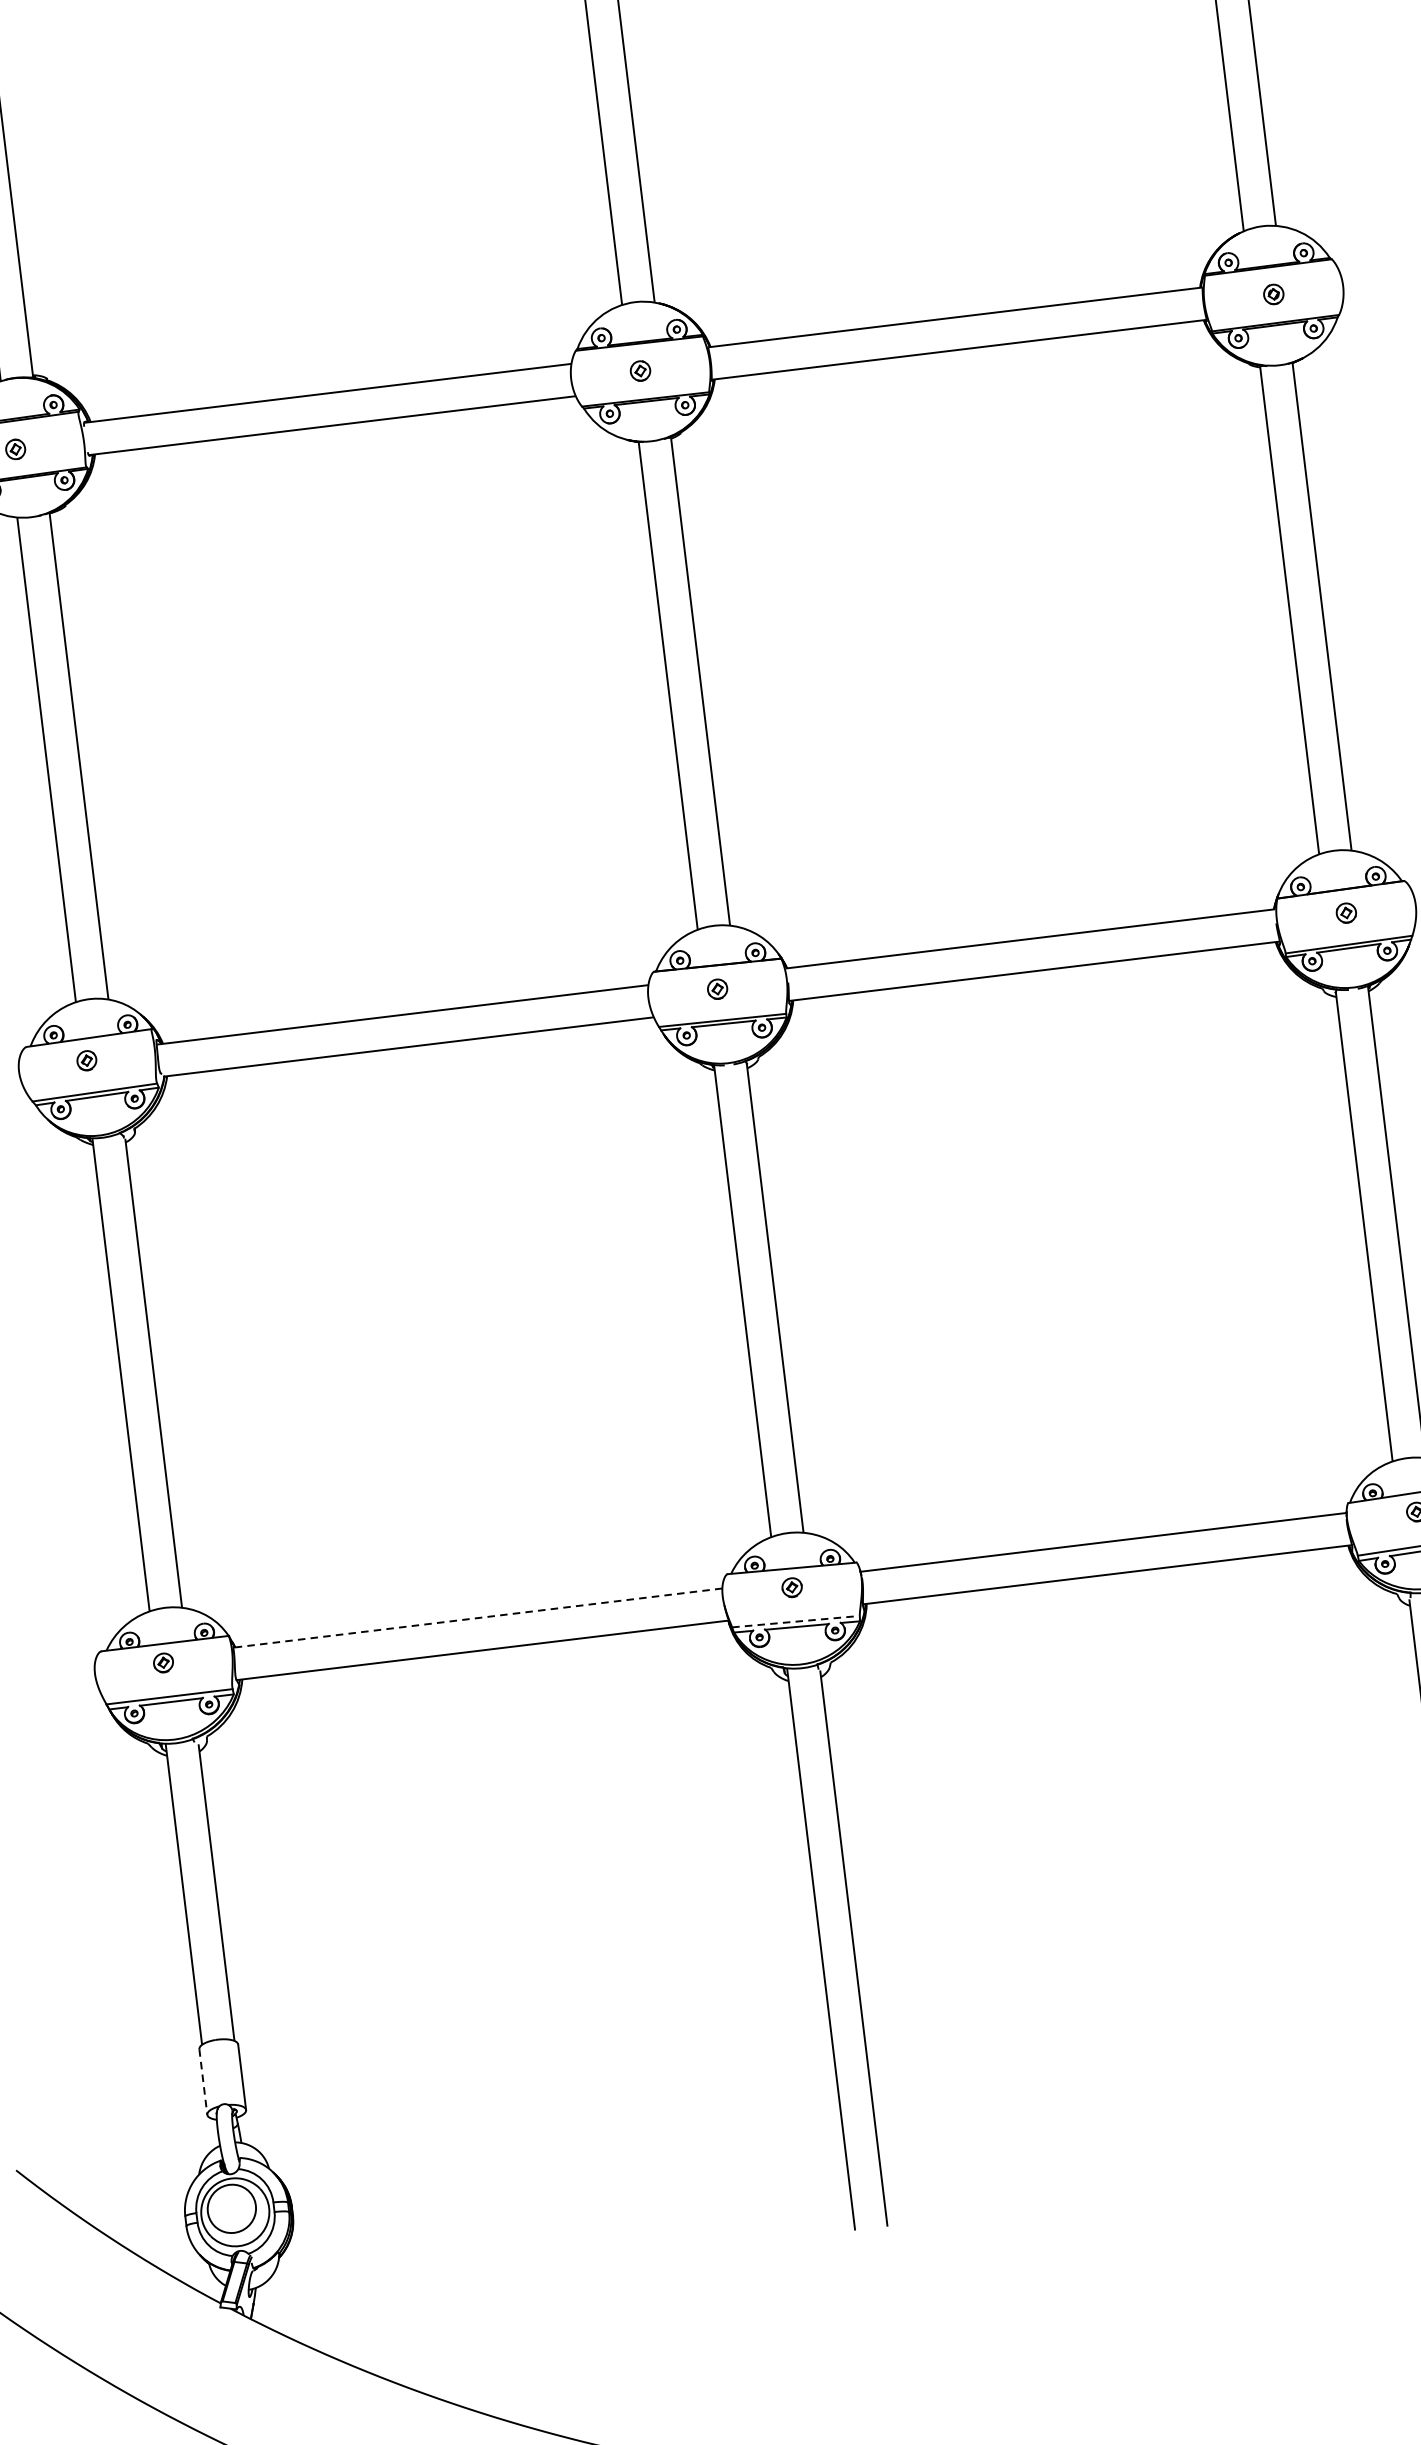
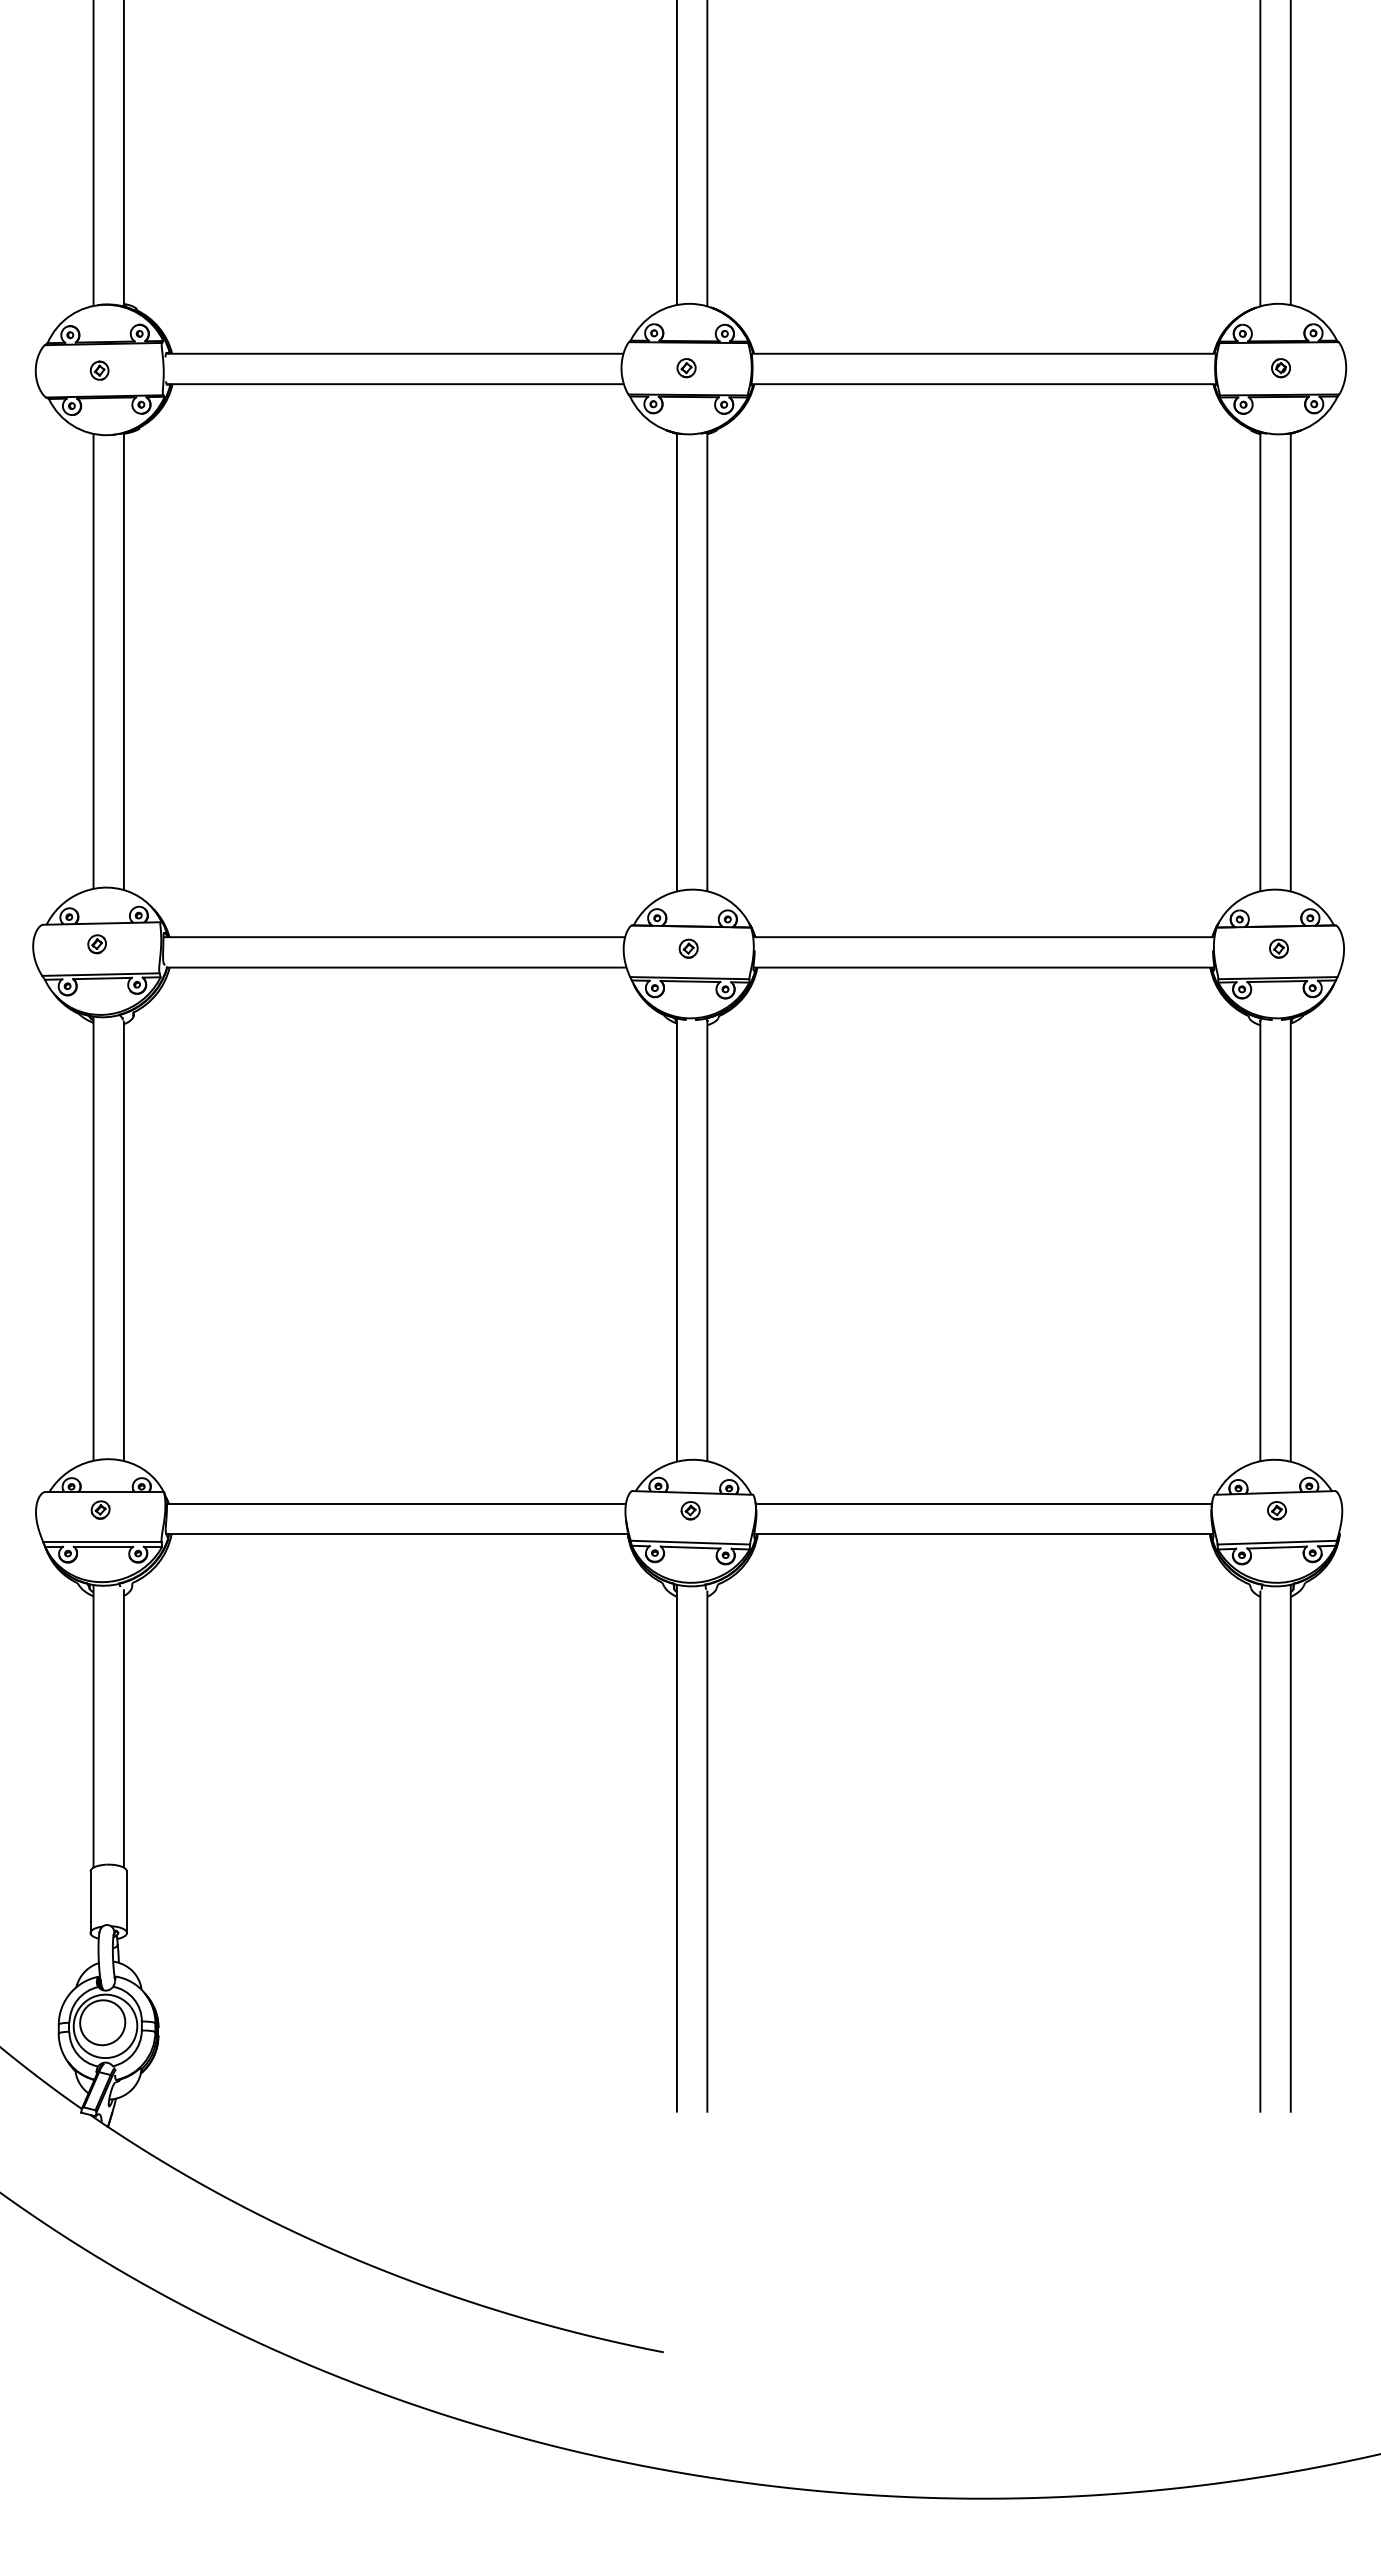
line: (477, 1617) -> (396, 1503), dashed -> solid
line: (796, 1621) -> (690, 1542), dashed -> solid
line: (203, 2082) -> (90, 1902), dashed -> solid

